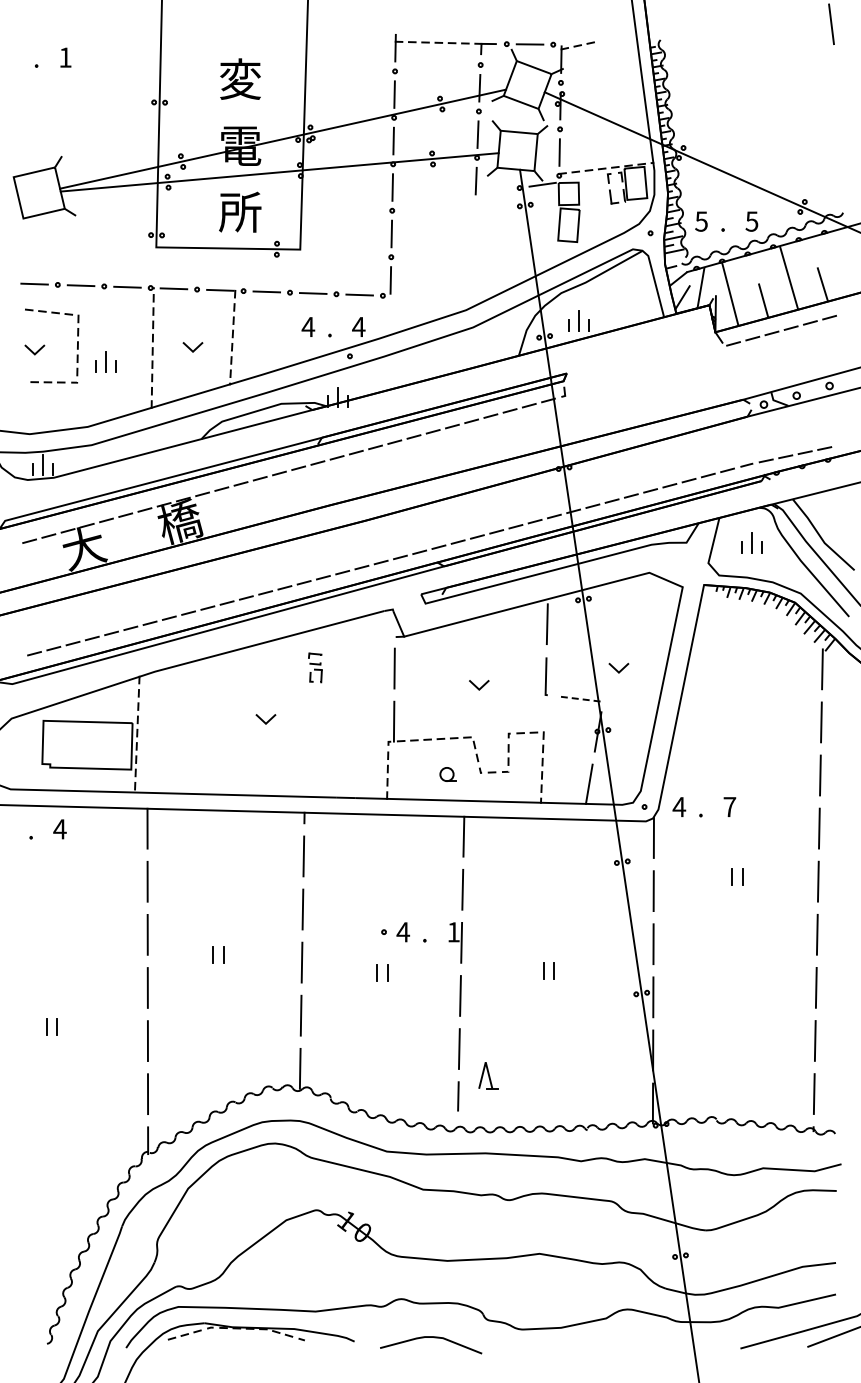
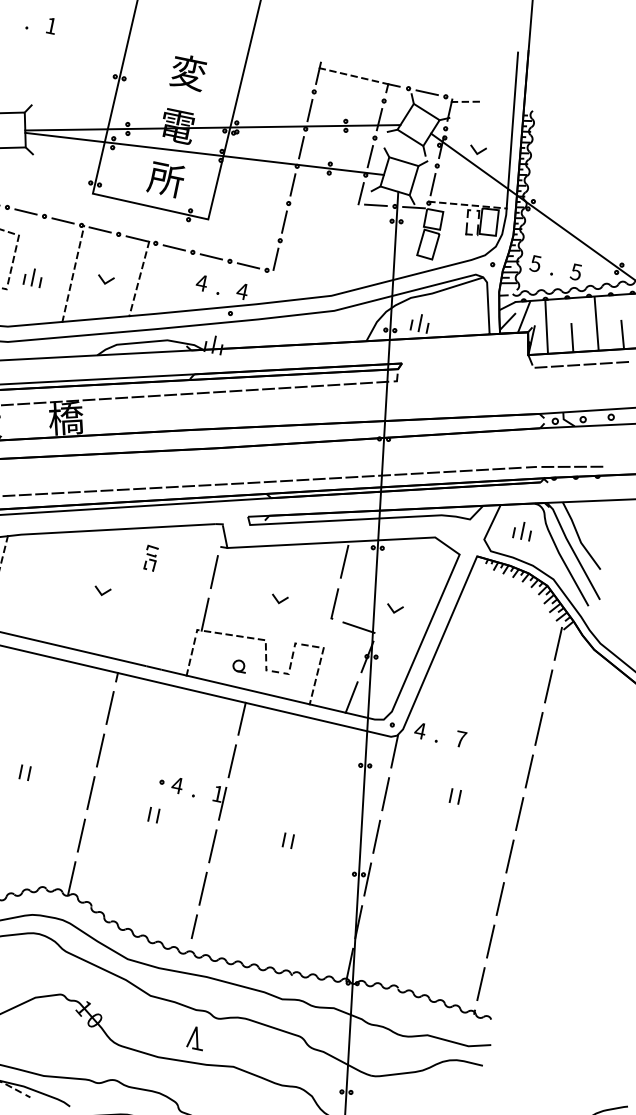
line: (602, 101) -> (475, 150), added
line: (496, 191) -> (375, 205), added
line: (580, 699) -> (358, 627), dashed -> solid
part: (488, 1075) -> (196, 1037), moved

